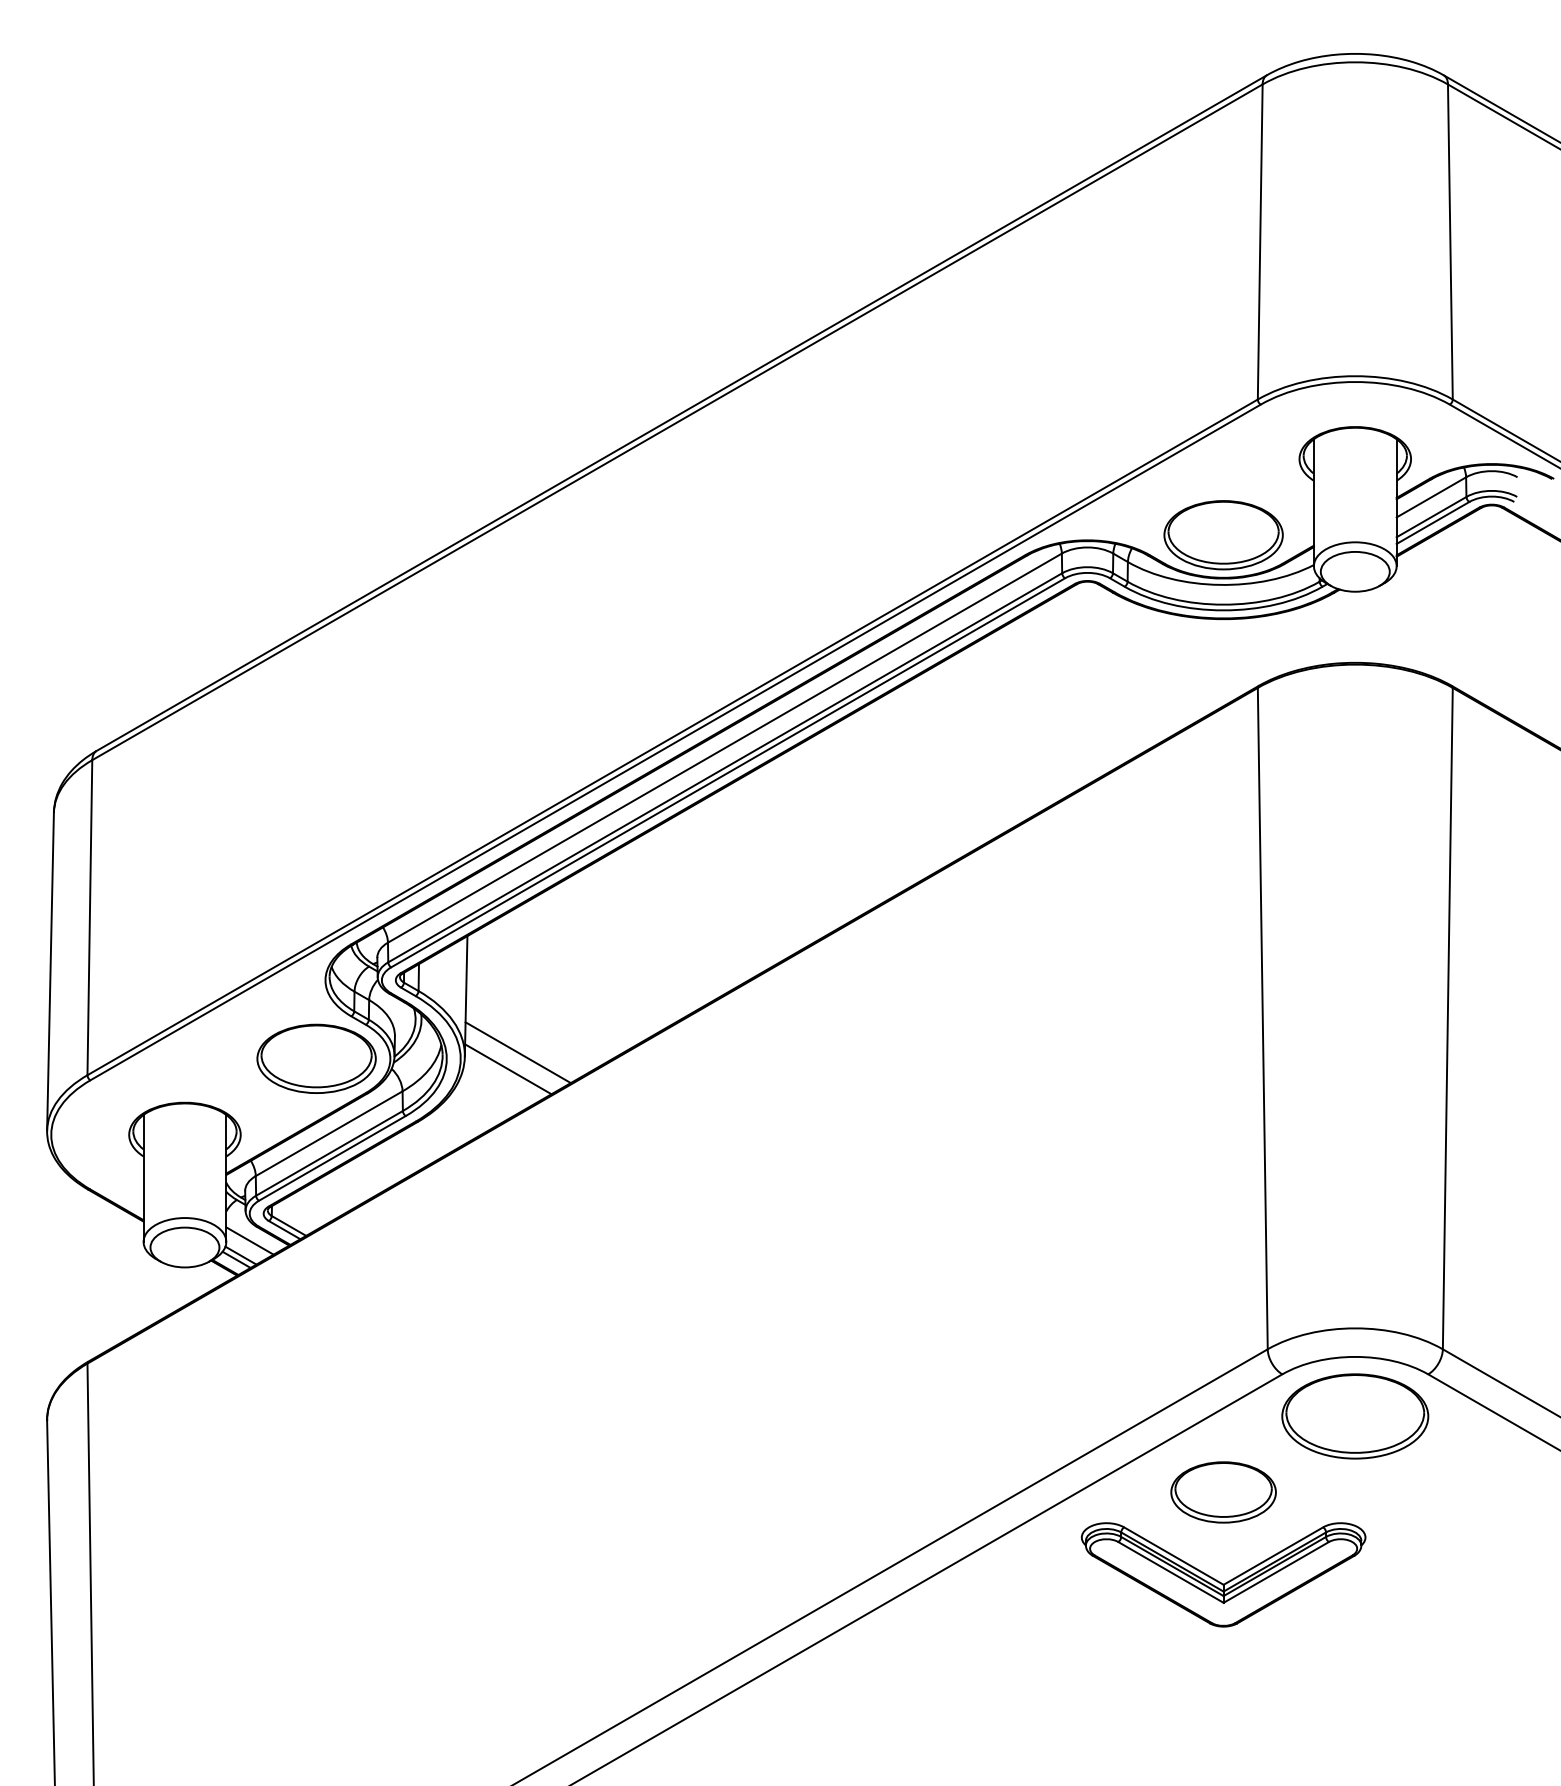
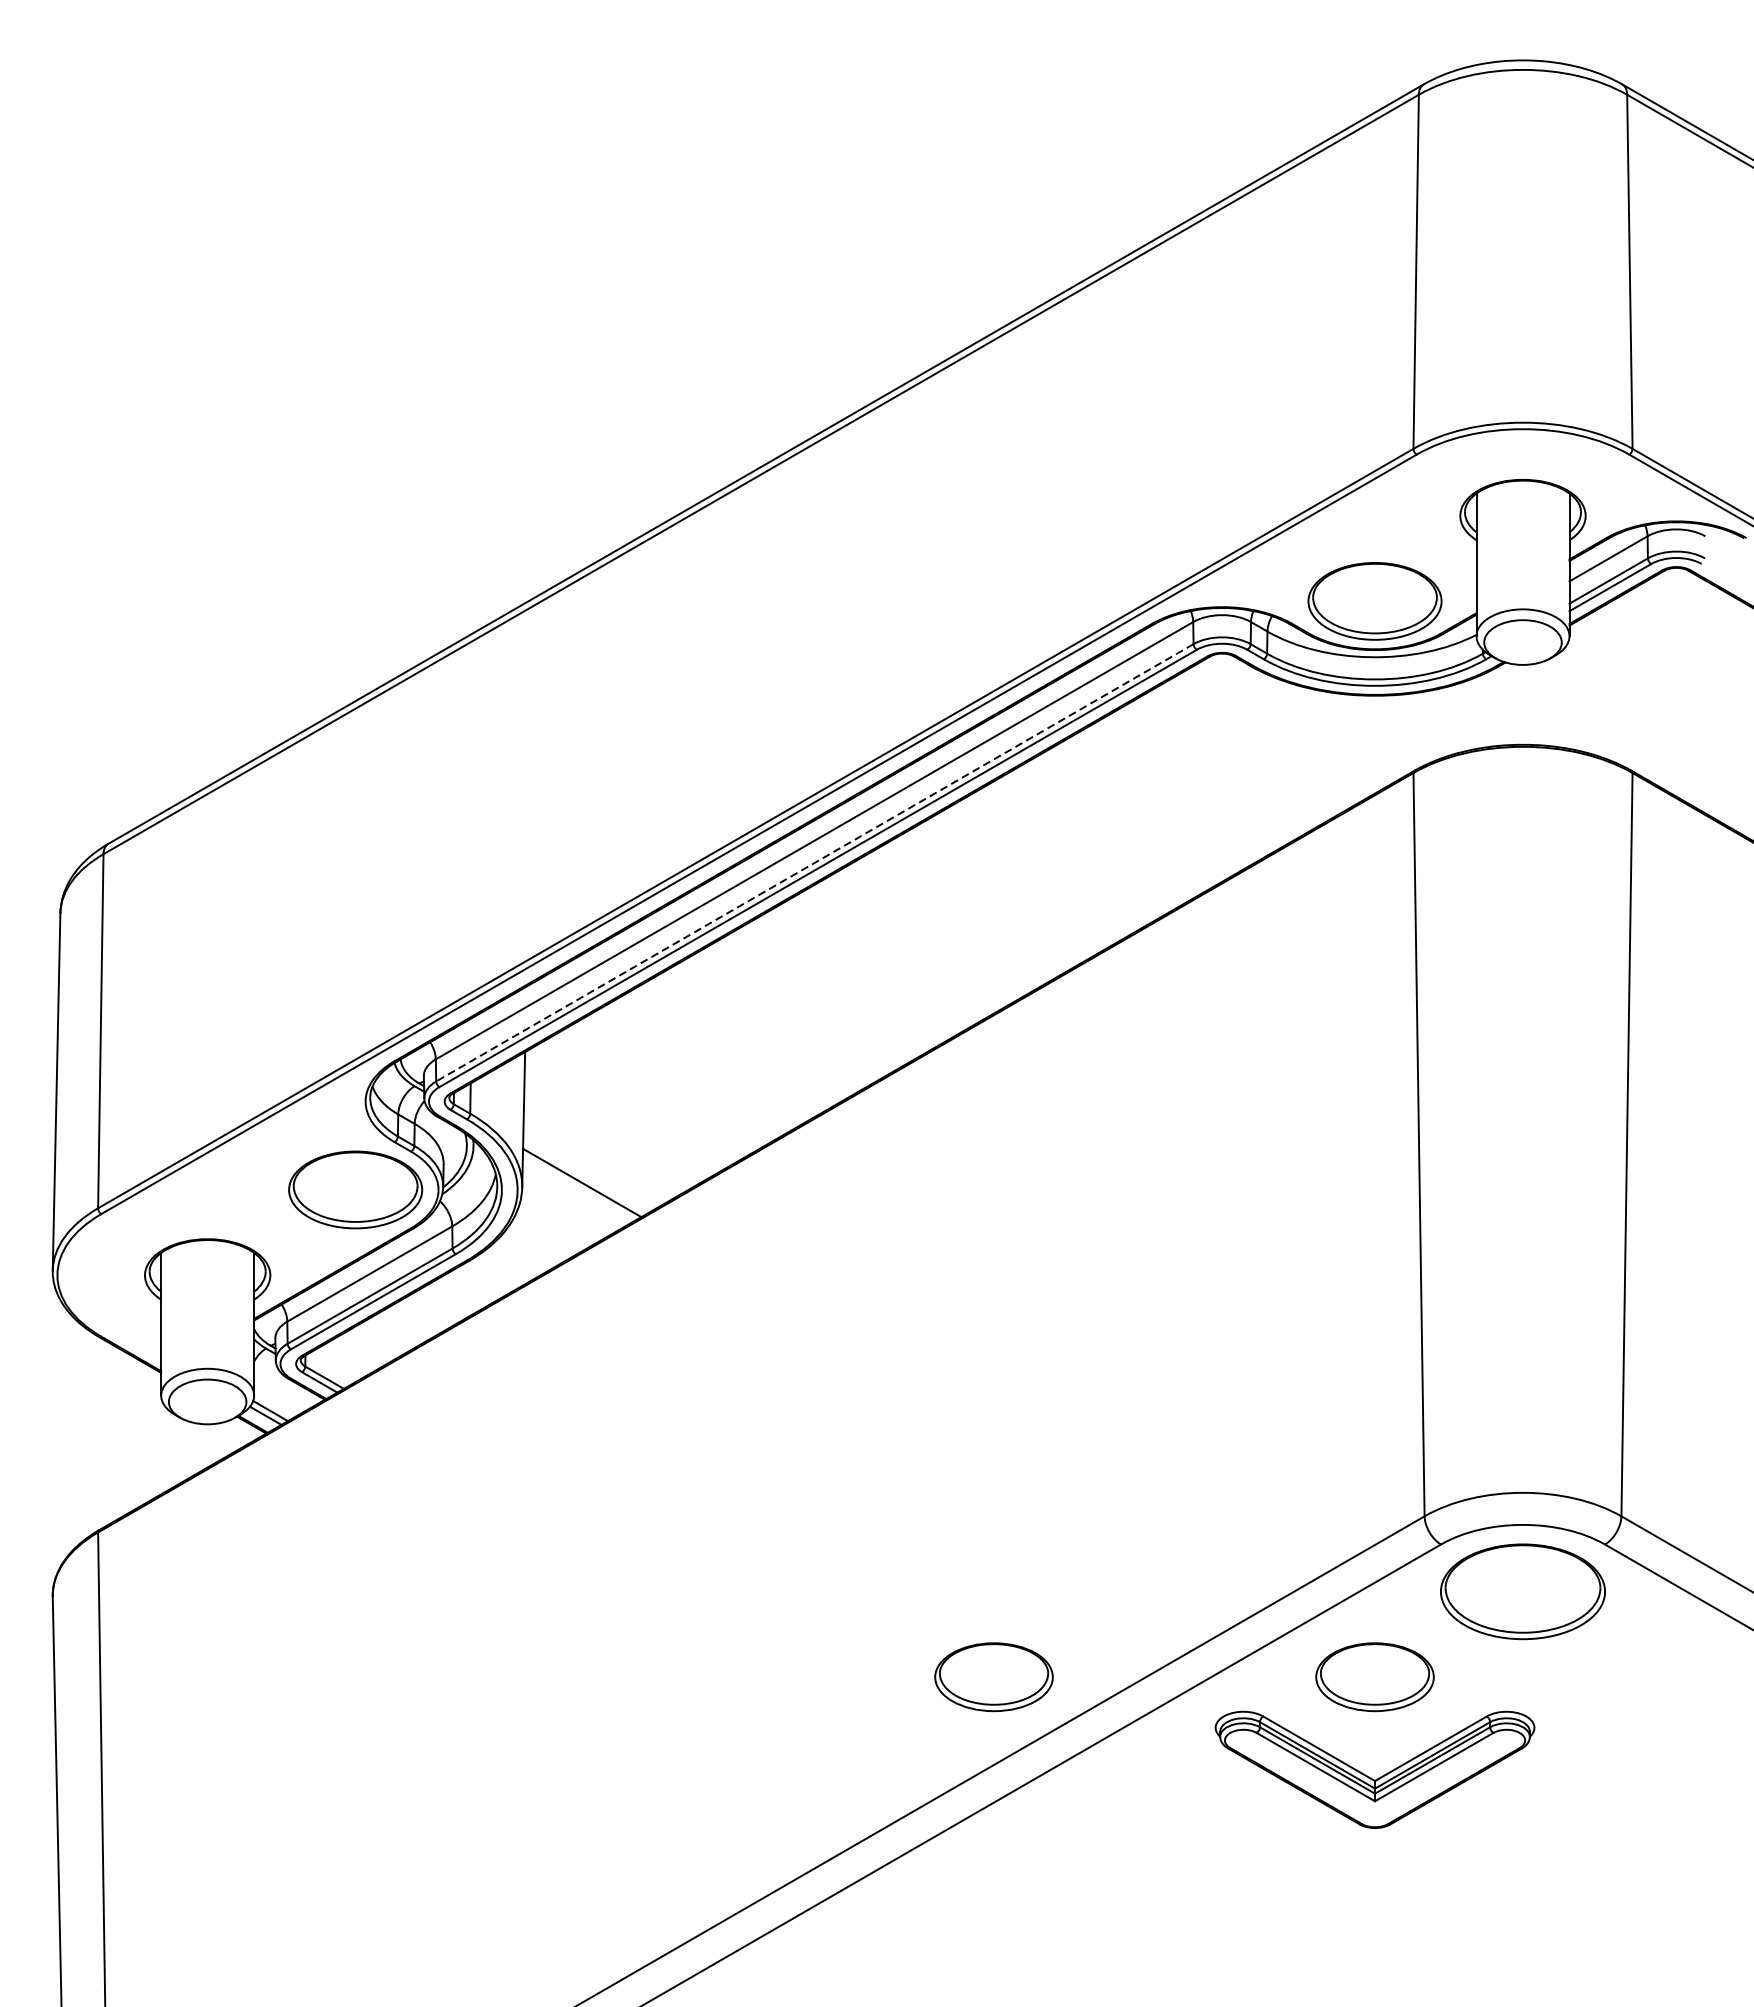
line: (724, 768) -> (814, 863), solid -> dashed
line: (508, 1069) -> (571, 1201), removed
line: (249, 1240) -> (280, 1394), removed
part: (884, 1492) -> (993, 1677), added

